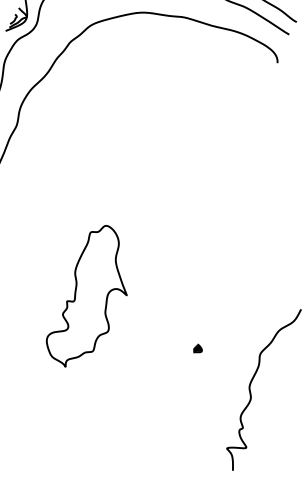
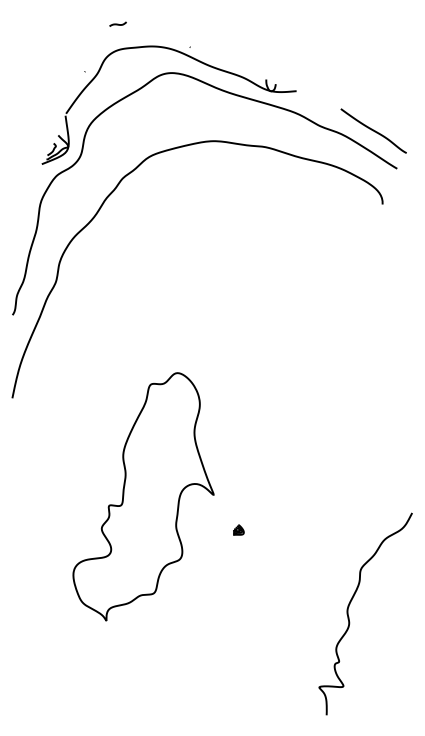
part: (86, 296) -> (143, 496), size x1.4
part: (197, 348) -> (238, 529), moved

